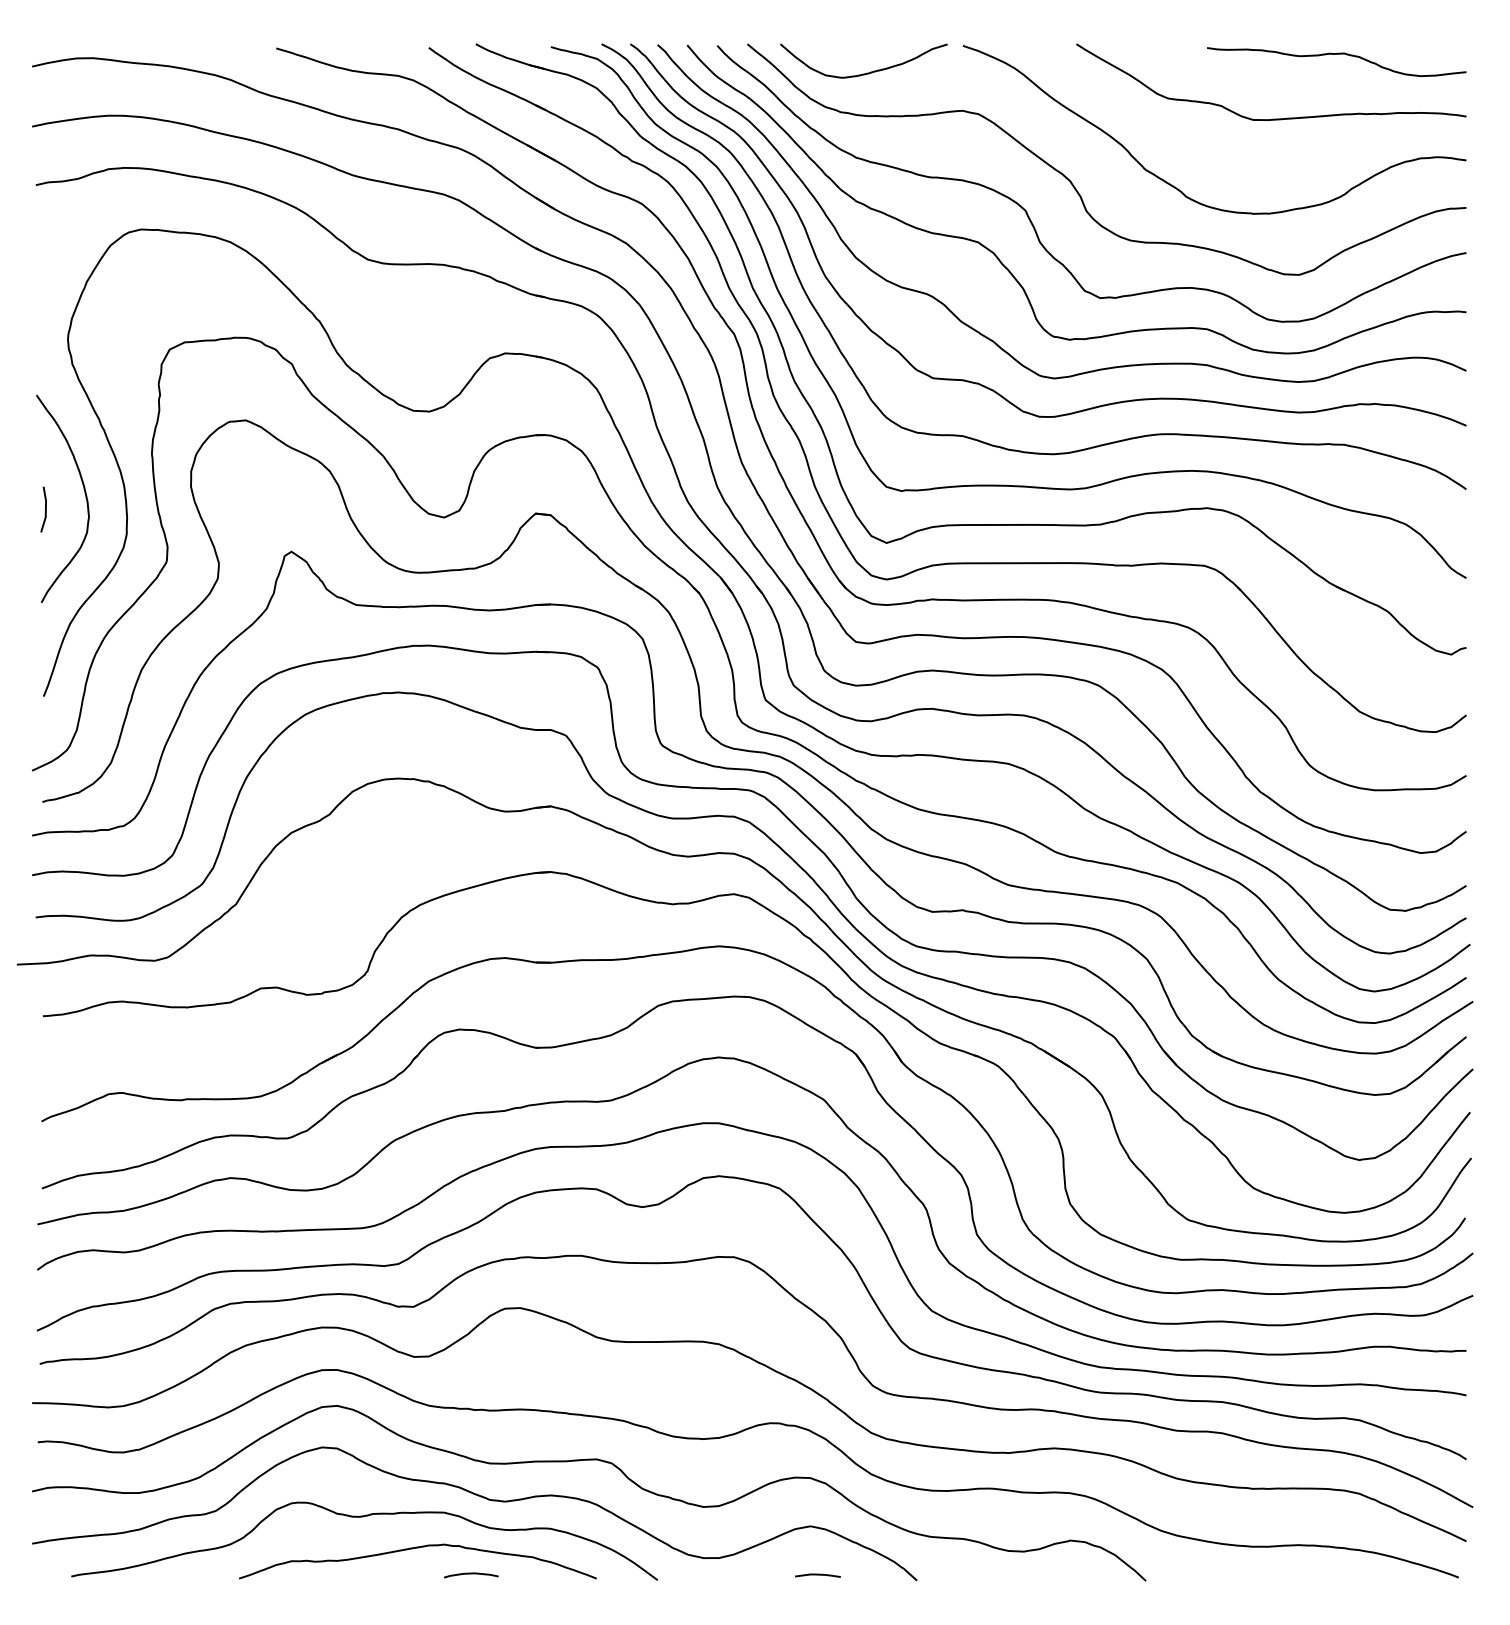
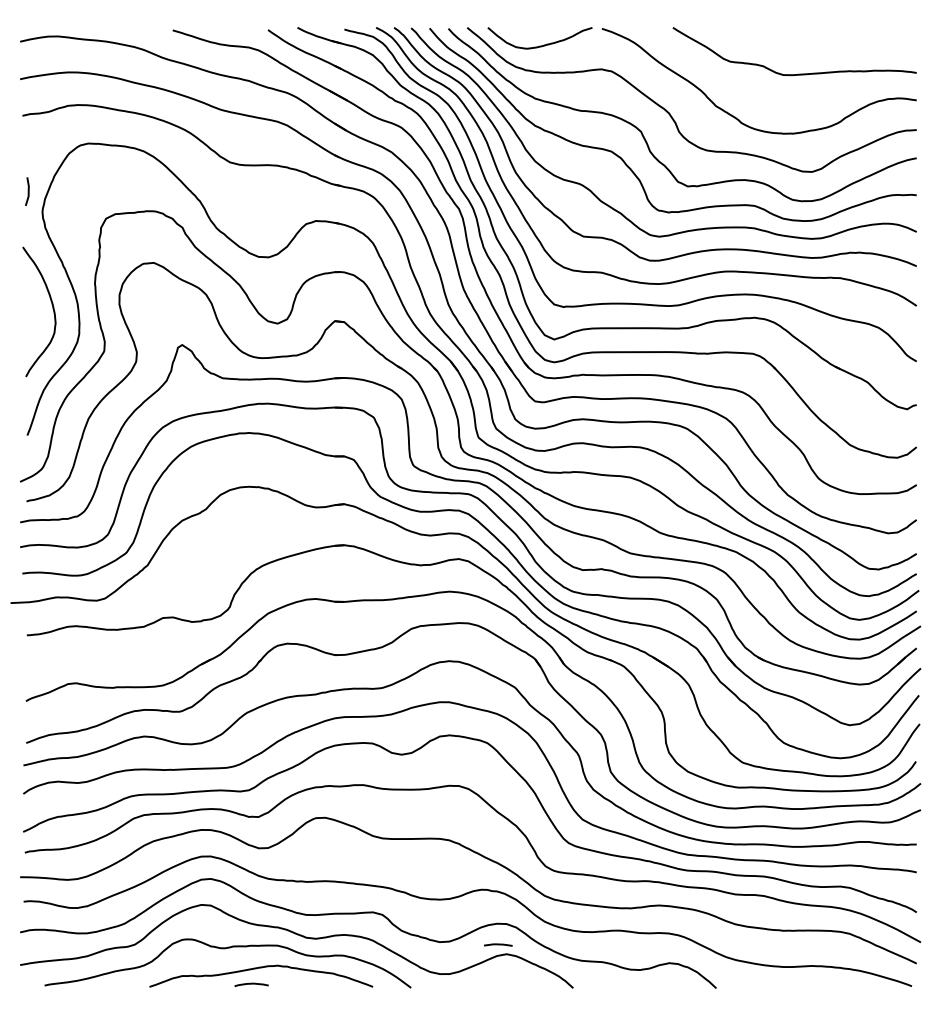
curve: (1336, 55) -> (835, 34), removed
curve: (43, 509) -> (27, 191), moved
curve: (471, 1574) -> (251, 984), moved
line: (818, 1574) -> (498, 944), moved

